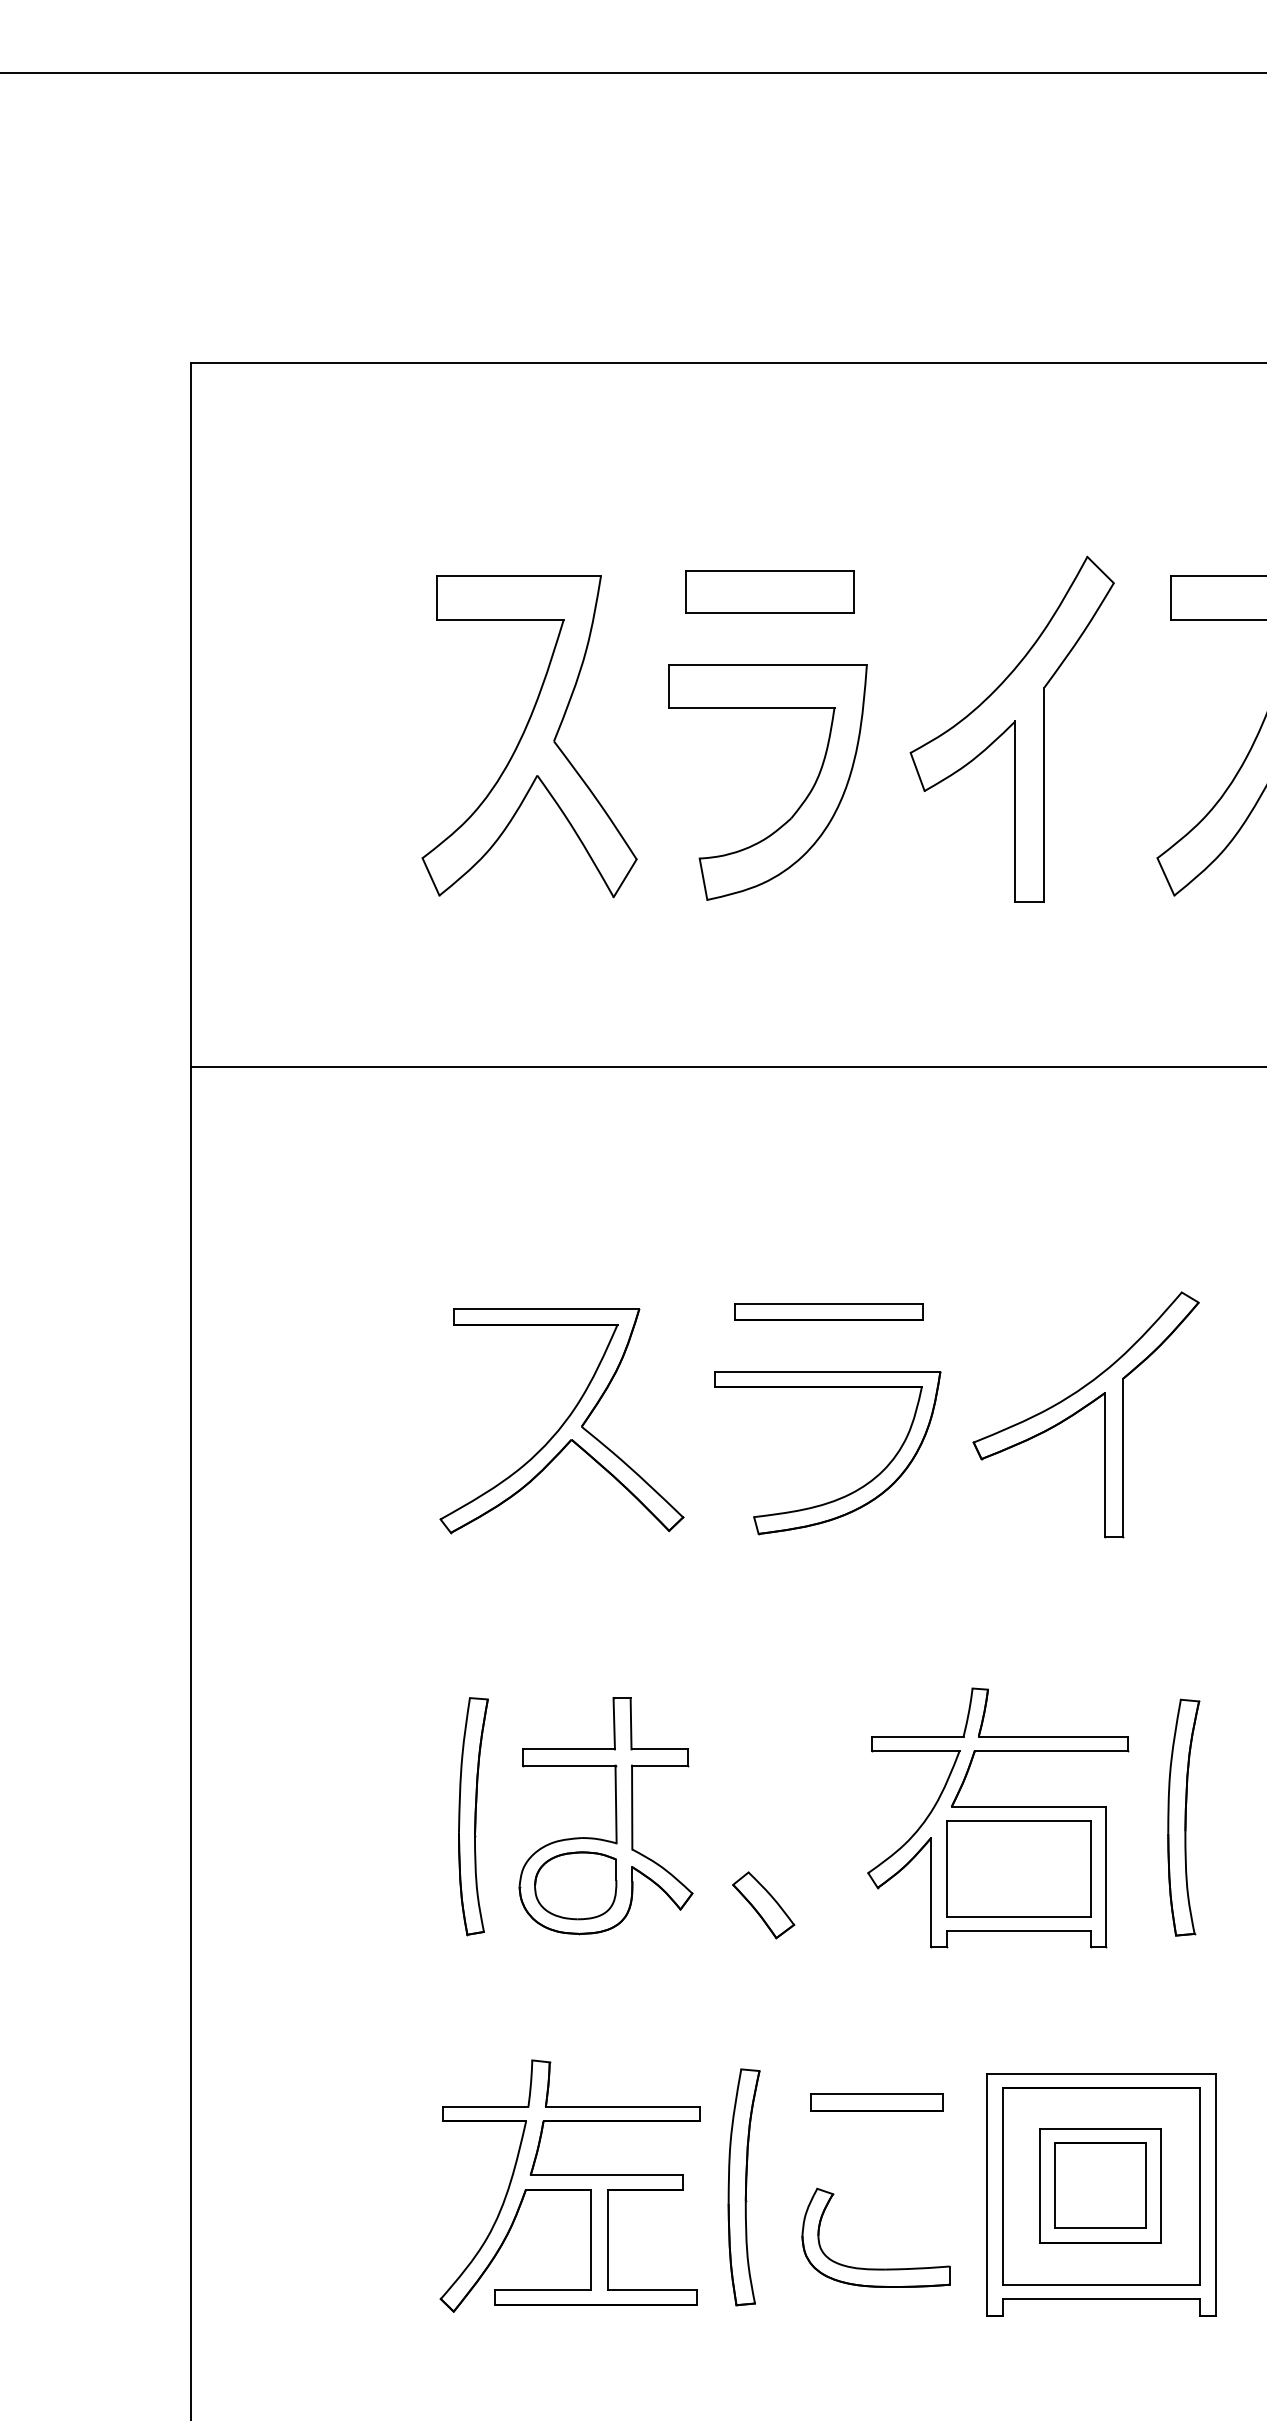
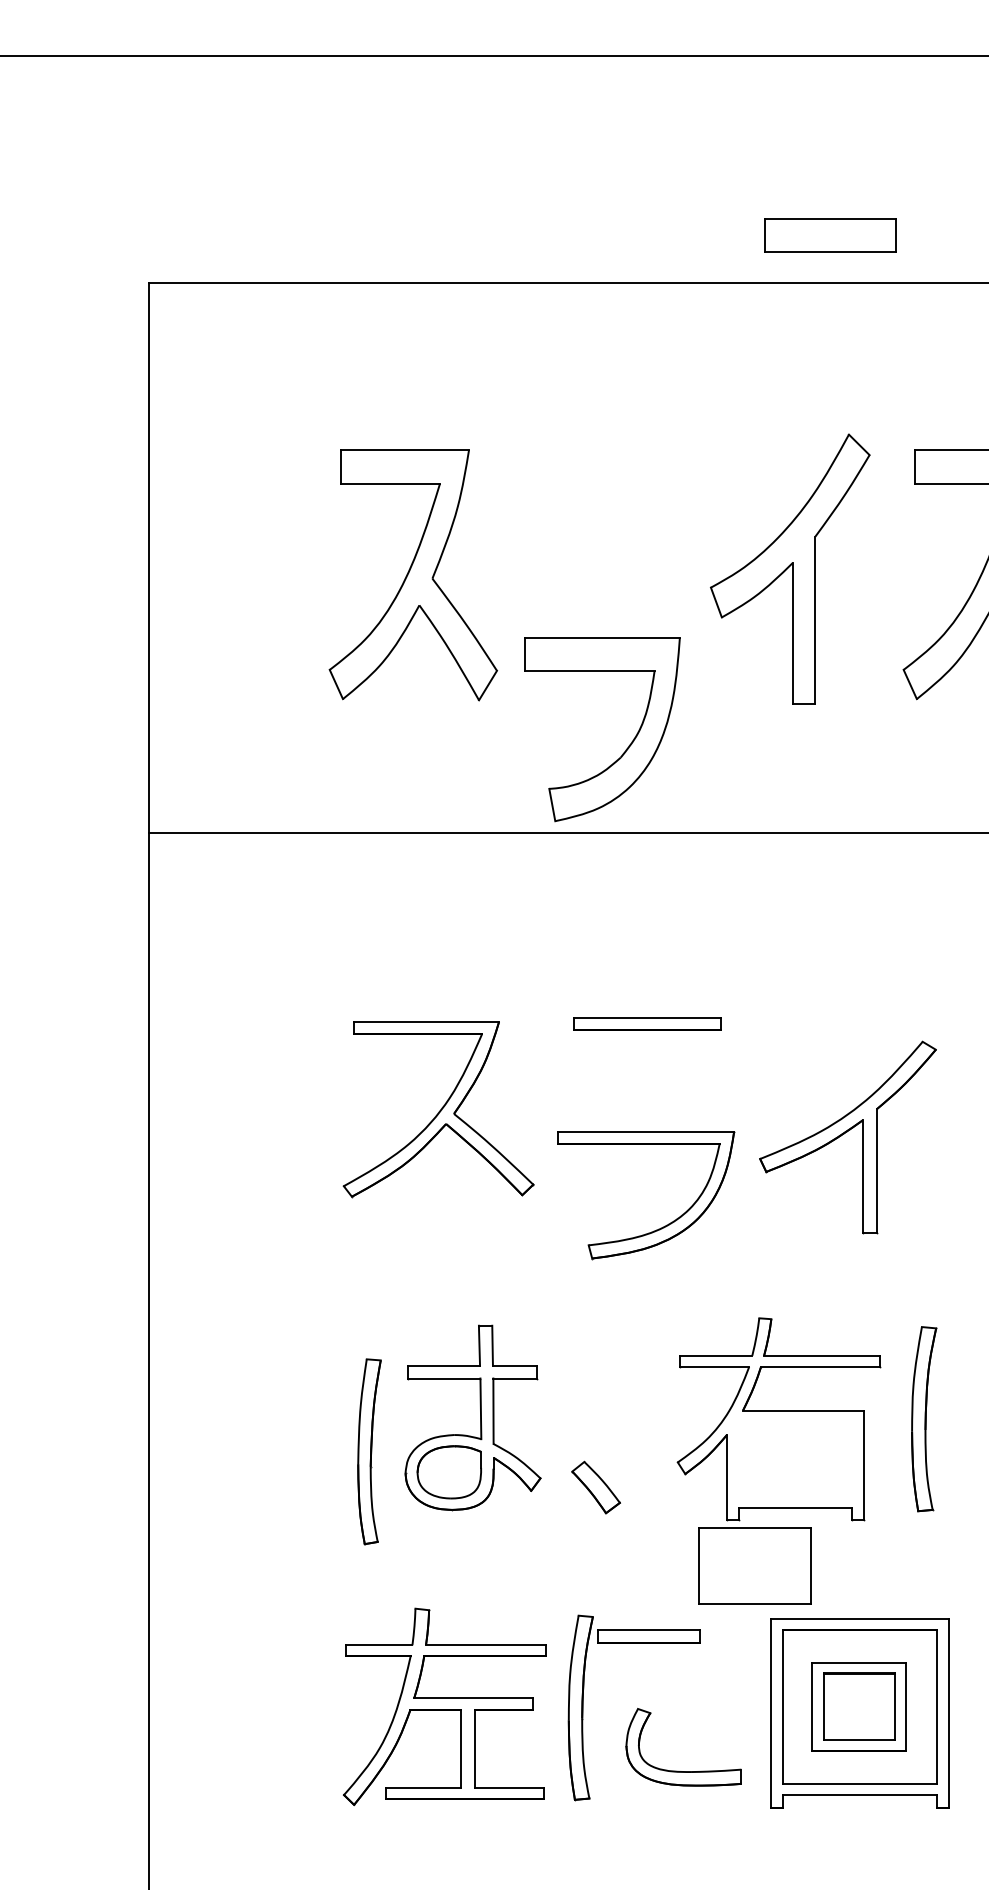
part: (769, 591) -> (829, 235), moved
part: (800, 804) -> (628, 746), moved
part: (1085, 1414) -> (847, 1137), moved
part: (844, 1495) -> (659, 1228), moved
part: (473, 1816) -> (369, 1451), moved
part: (1018, 1868) -> (754, 1565), moved
part: (876, 2102) -> (648, 1636), moved

